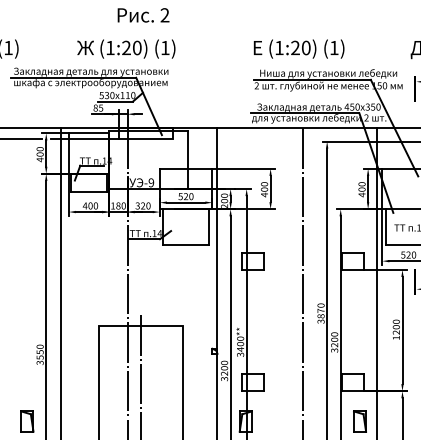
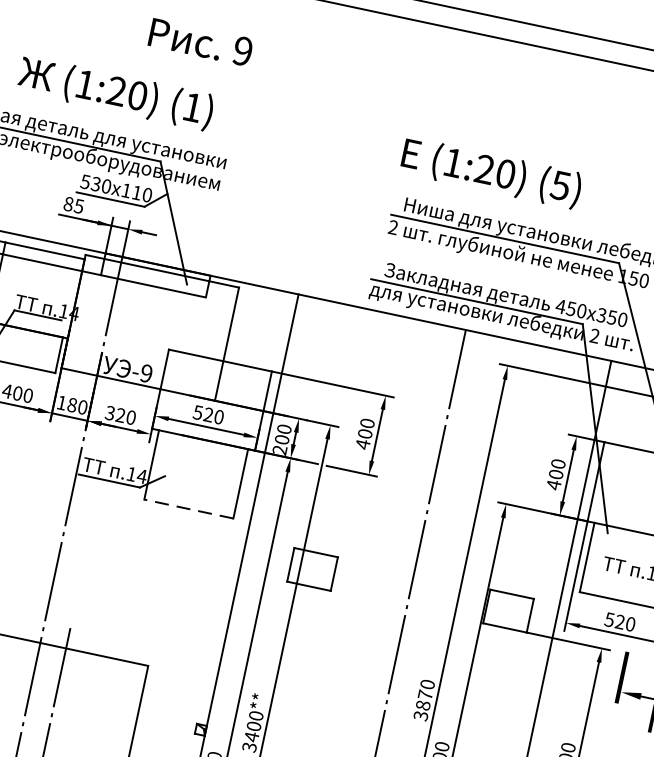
text: (164, 15) -> (241, 51), 2 -> 9
text: (126, 48) -> (116, 92), moved
text: (333, 48) -> (559, 186), (1) -> (5)
line: (186, 244) -> (189, 508), solid -> dashed

